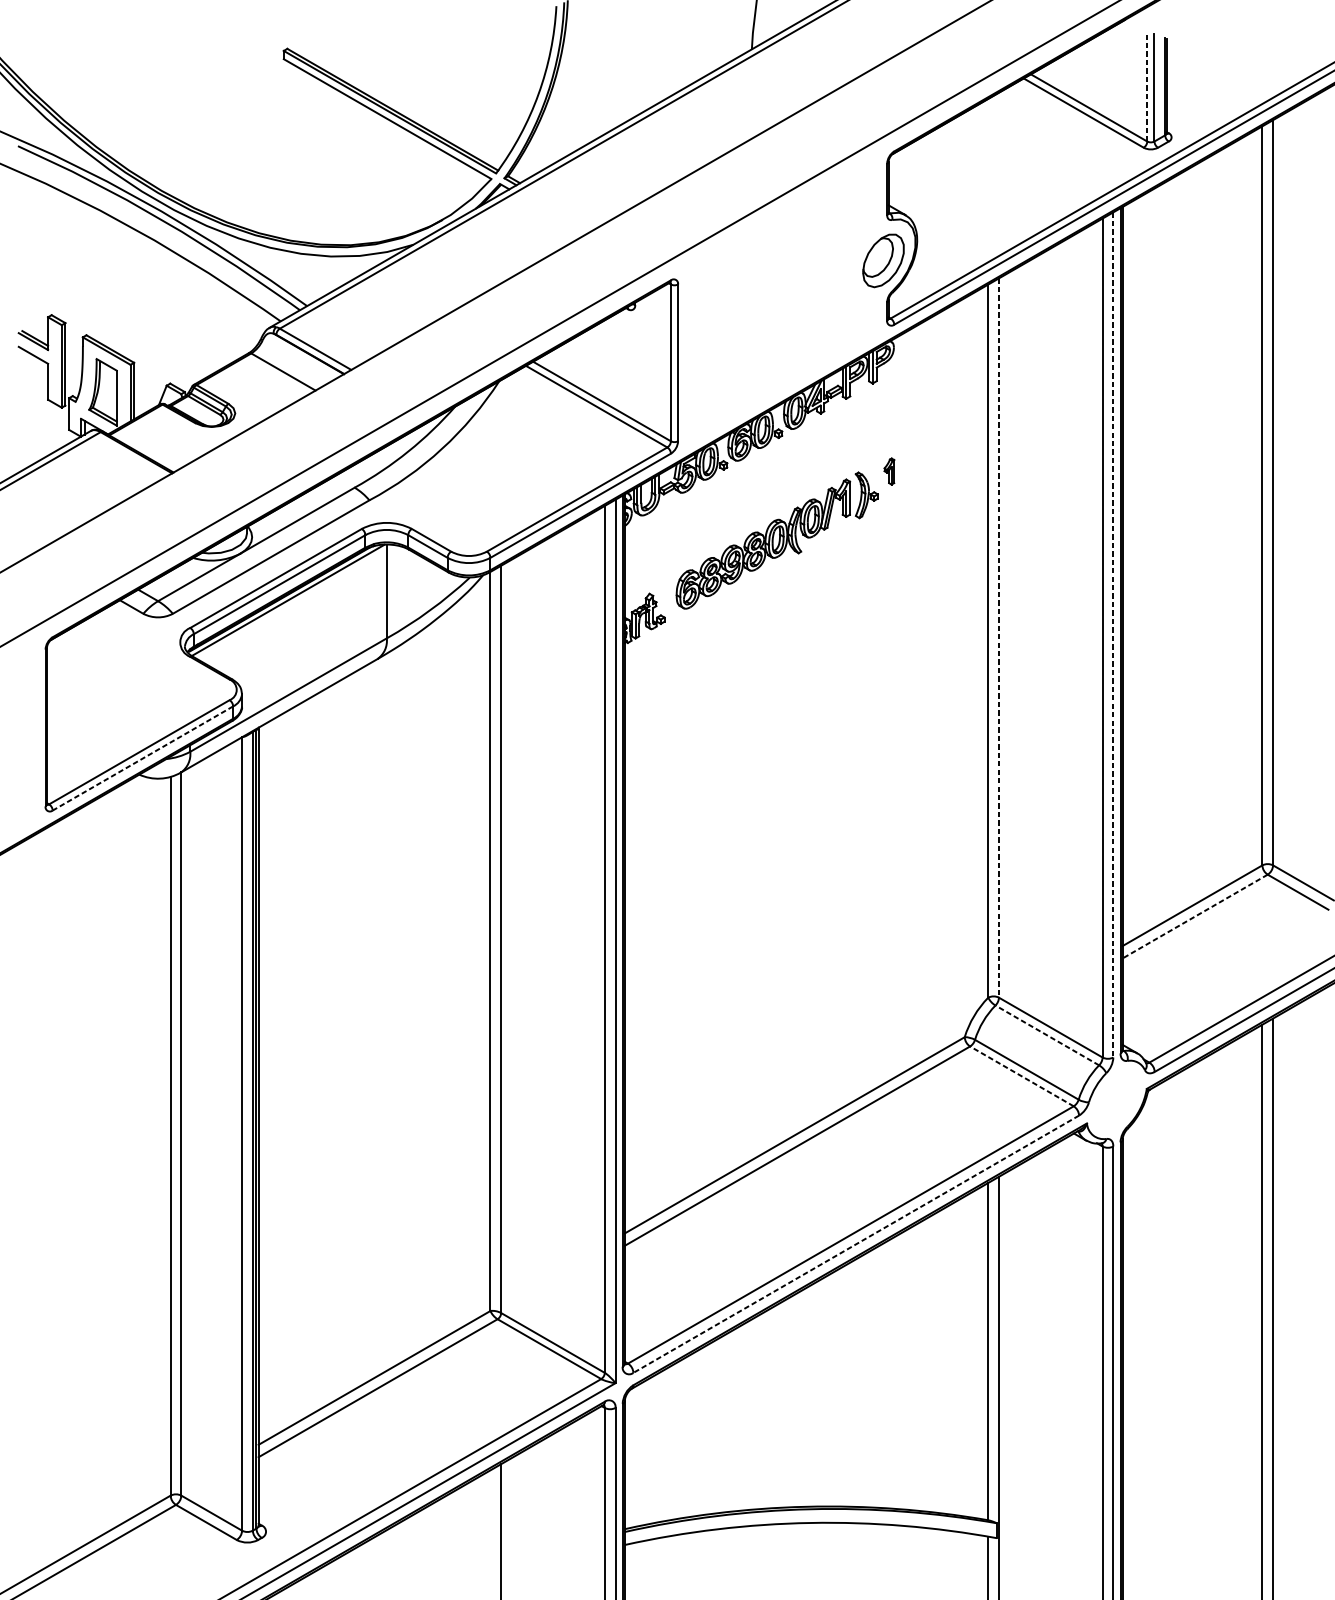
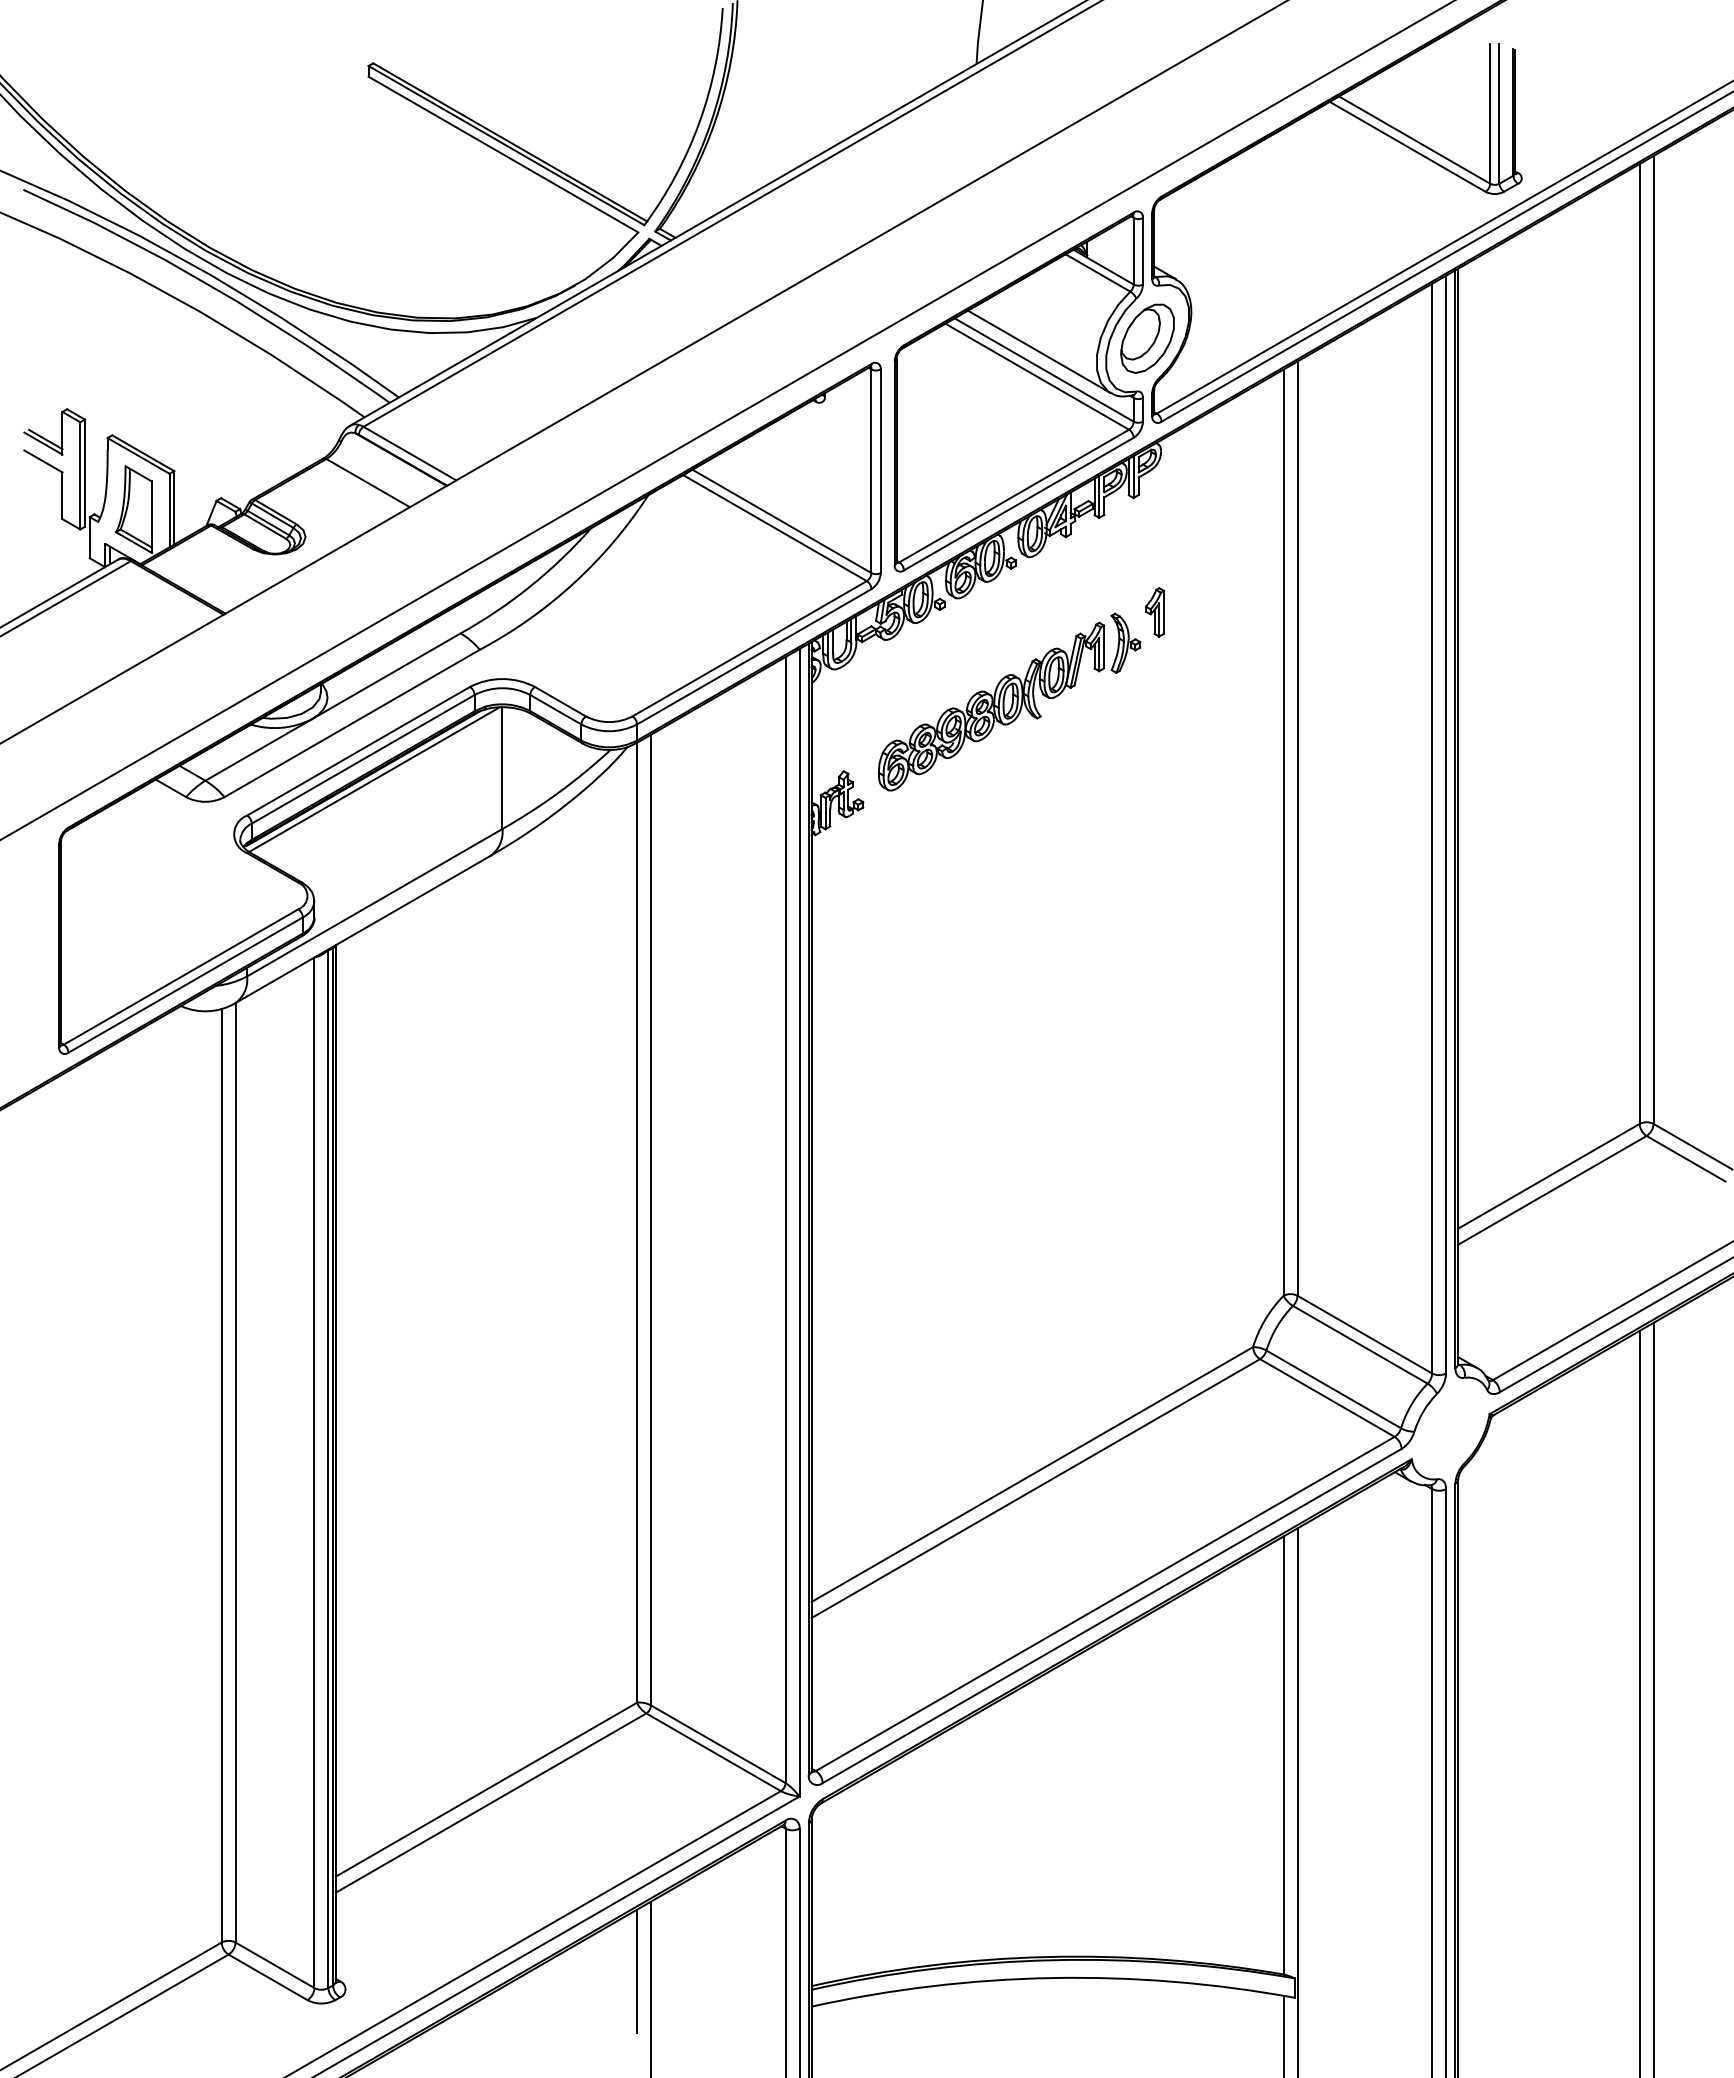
line: (1147, 88) -> (1490, 114), dashed -> solid
part: (784, 301) -> (1018, 391), added
part: (889, 471) -> (1155, 612), size x1.43
line: (1113, 634) -> (1446, 824), dashed -> solid
line: (998, 638) -> (1297, 829), dashed -> solid
line: (142, 758) -> (185, 985), dashed -> solid
line: (1195, 916) -> (1552, 1190), dashed -> solid
line: (1047, 1035) -> (1360, 1344), dashed -> solid
line: (1022, 1076) -> (1327, 1398), dashed -> solid
line: (855, 1244) -> (1111, 1616), dashed -> solid
line: (490, 1517) -> (637, 1971), added

